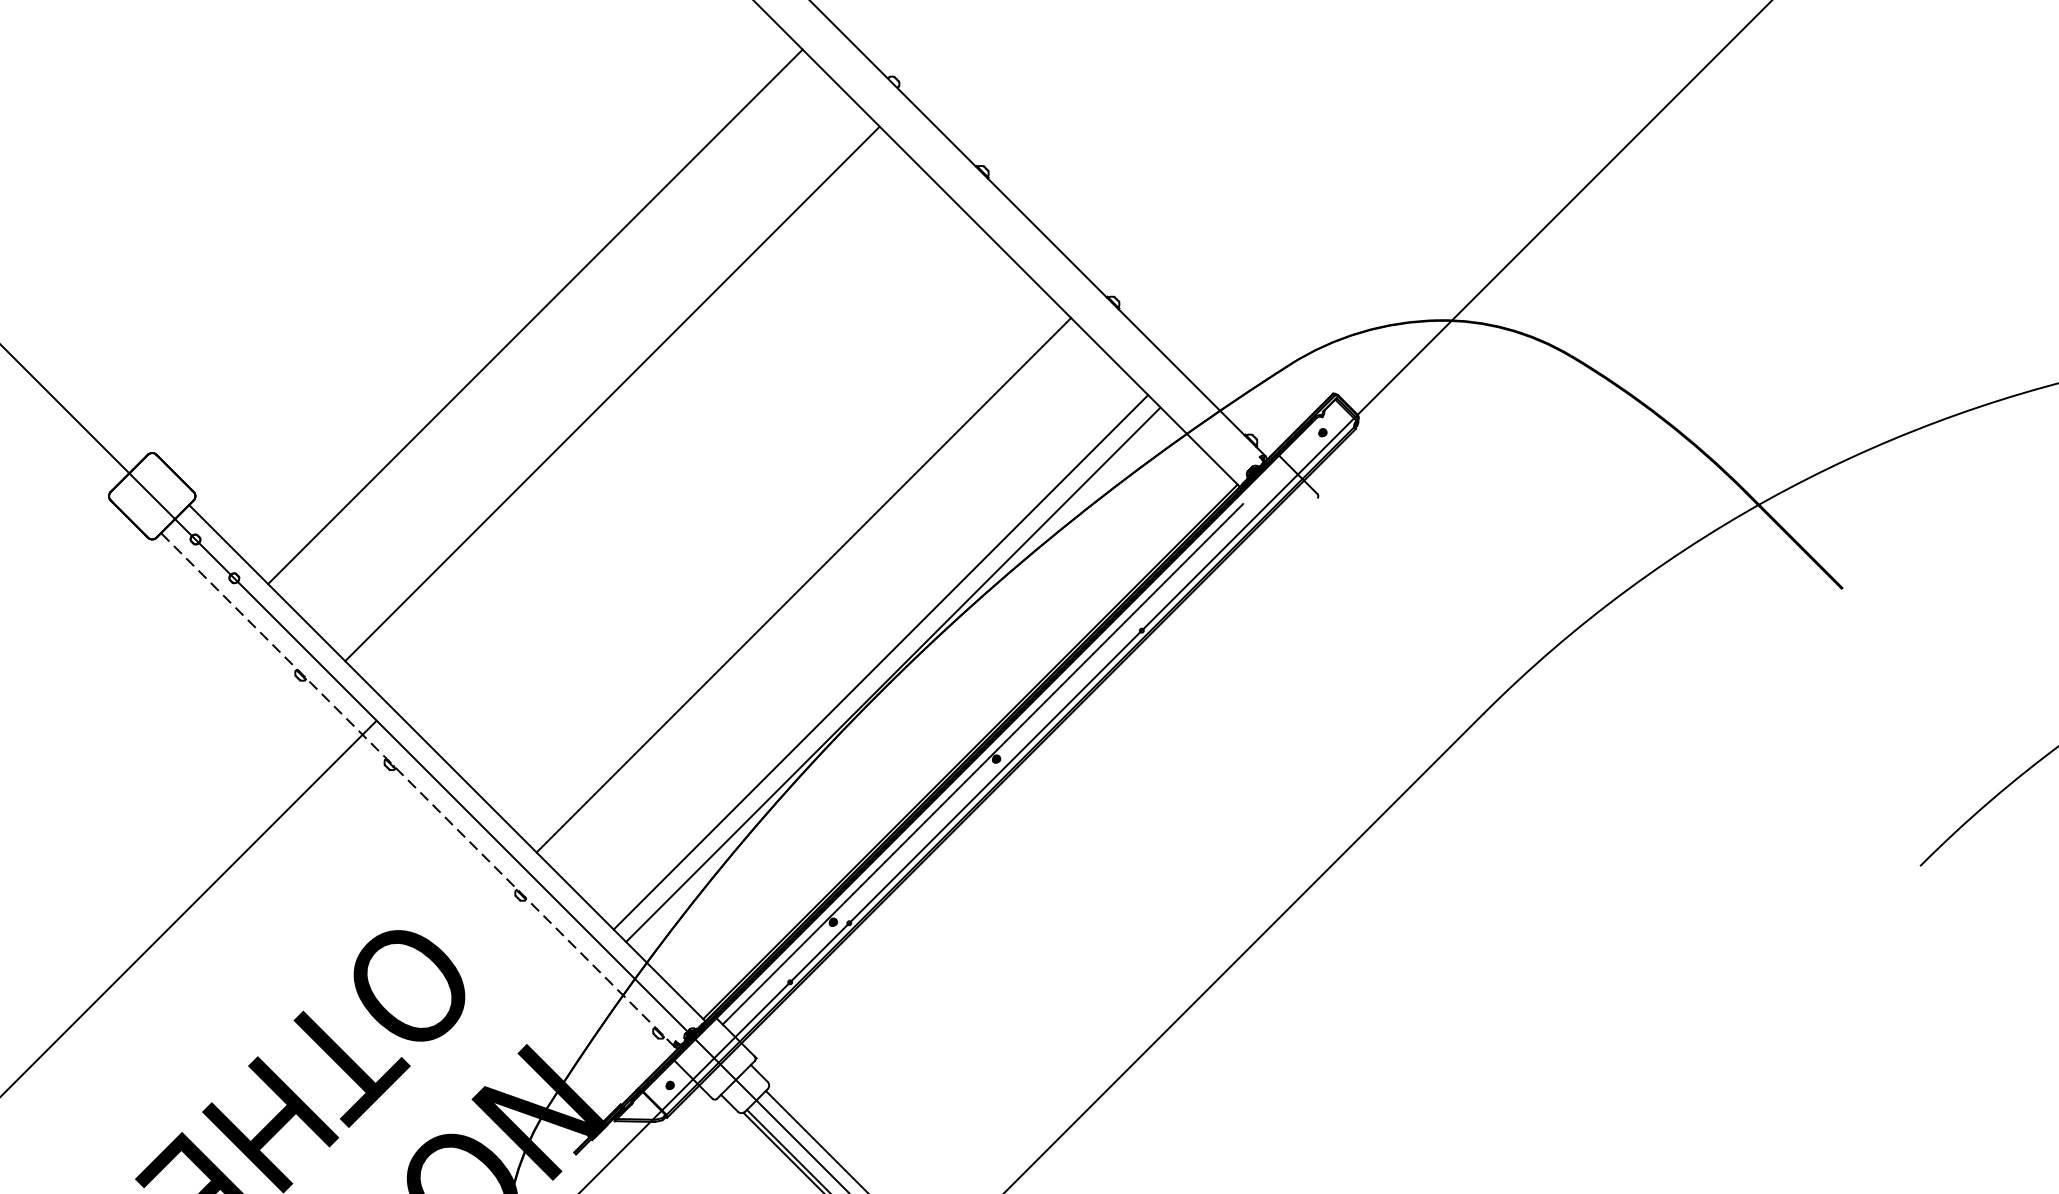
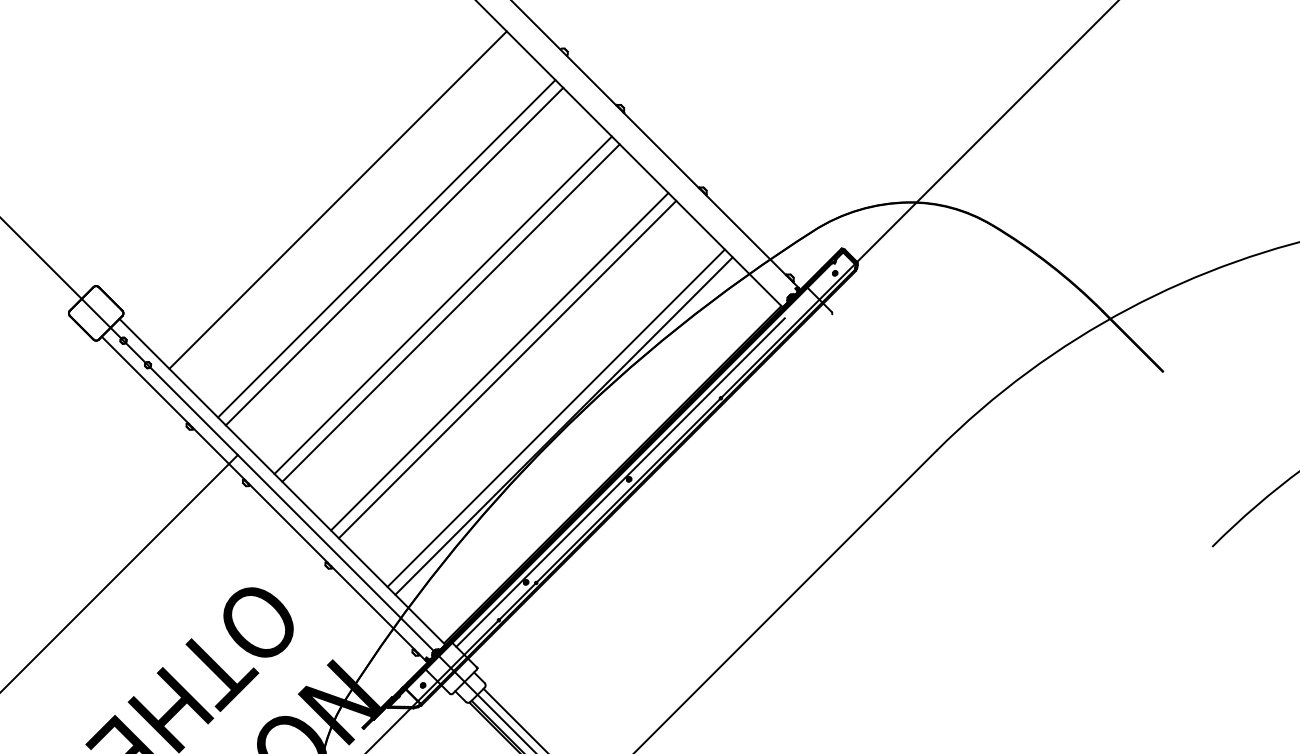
line: (624, 406) -> (394, 256), added
line: (700, 482) -> (442, 304), added
line: (713, 494) -> (450, 312), added
line: (791, 572) -> (499, 361), added
line: (417, 789) -> (263, 498), dashed -> solid

